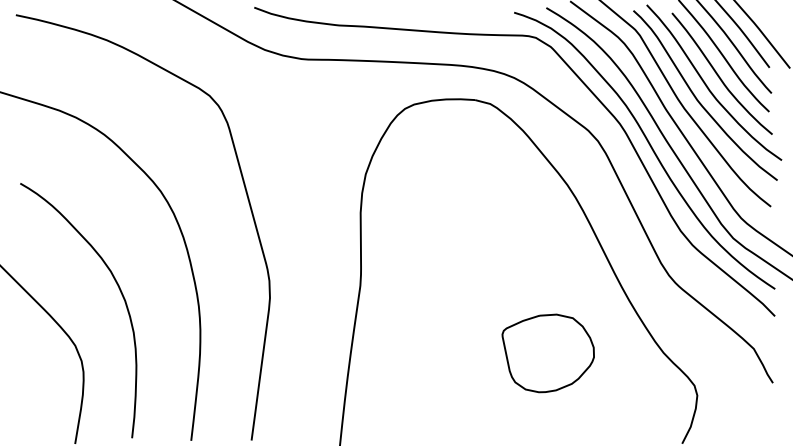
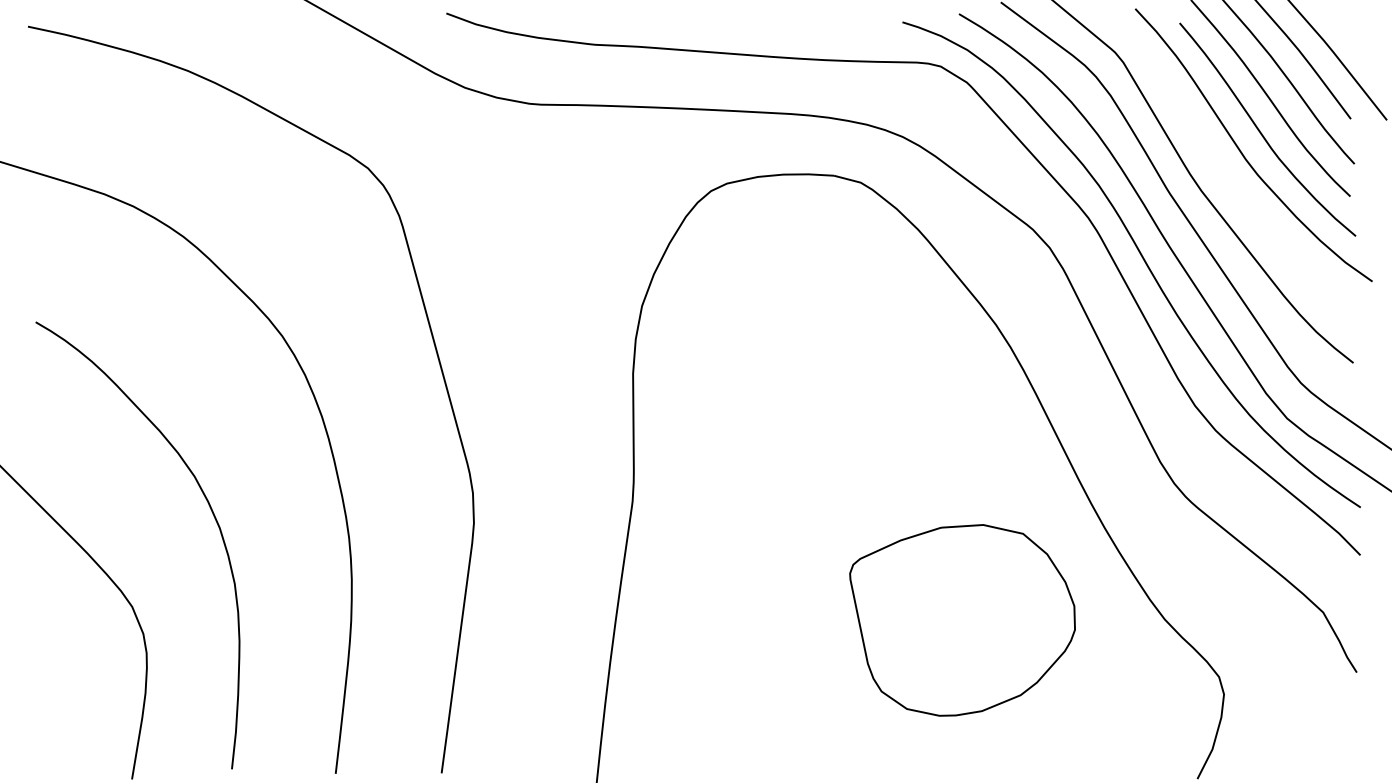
curve: (698, 99) -> (1226, 174), removed
part: (547, 353) -> (961, 620), size x1.4

